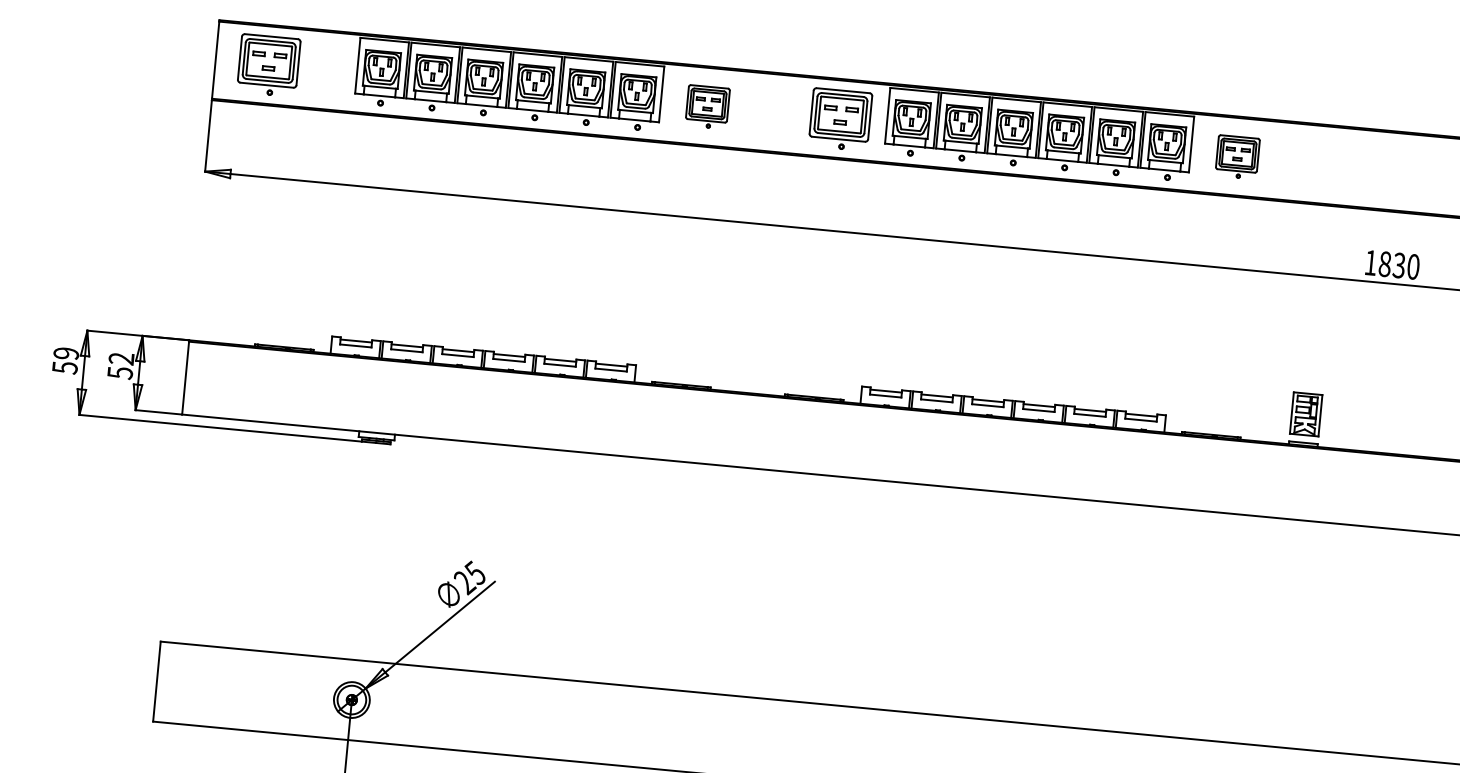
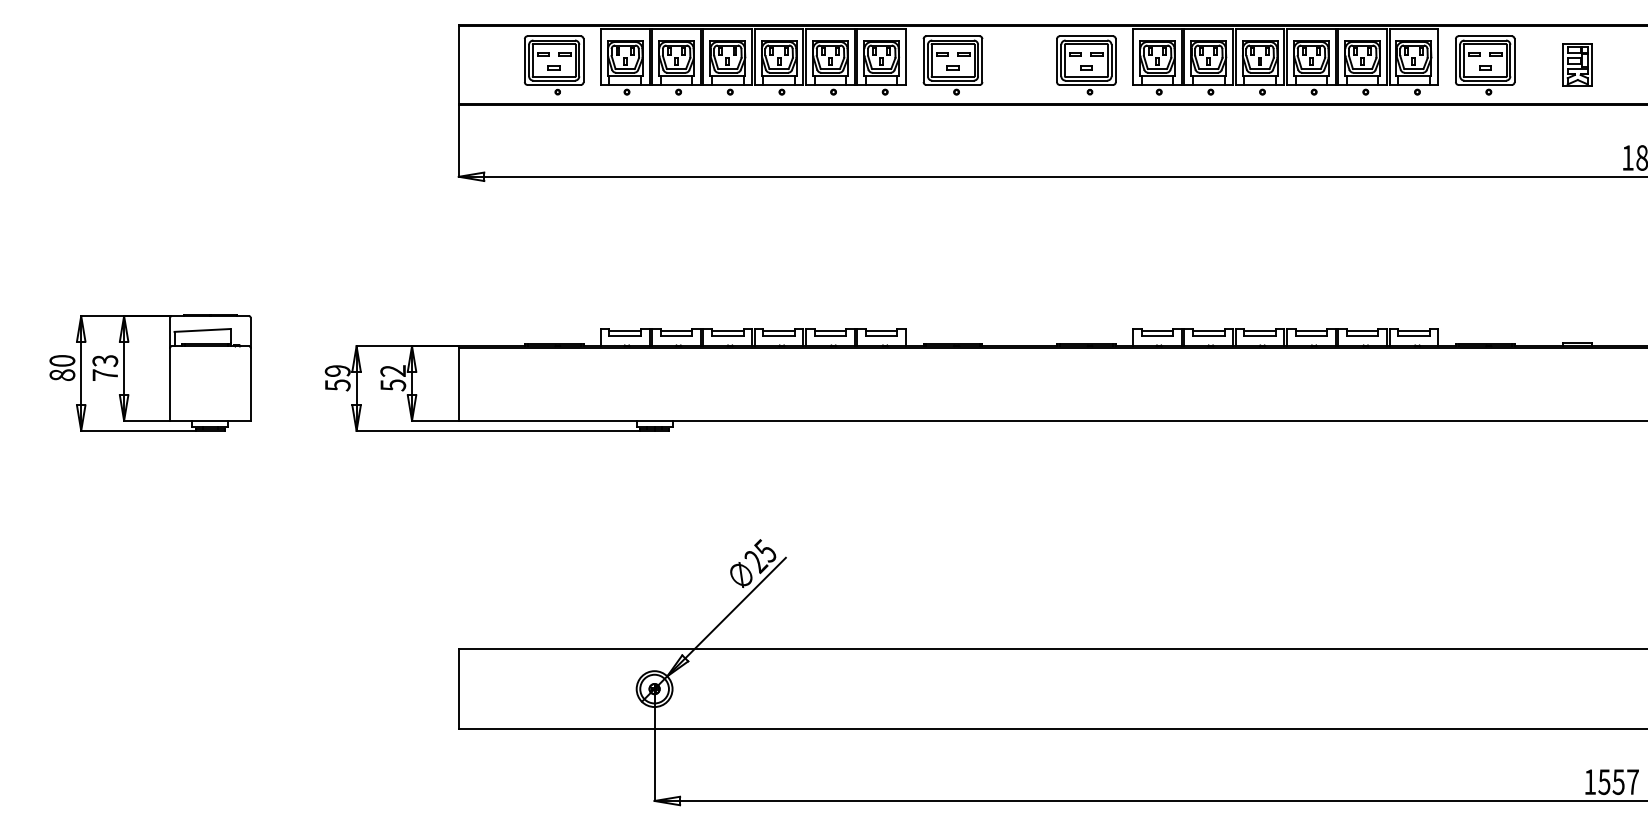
part: (269, 65) -> (554, 65), moved
part: (707, 107) -> (952, 65), size x1.43
part: (1237, 157) -> (1485, 65), size x1.43
part: (1305, 413) -> (1577, 64), moved

